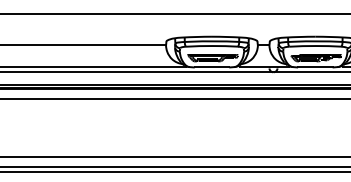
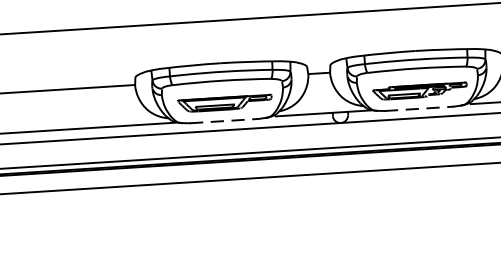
line: (212, 67) -> (225, 121), solid -> dashed
line: (315, 67) -> (419, 108), solid -> dashed

